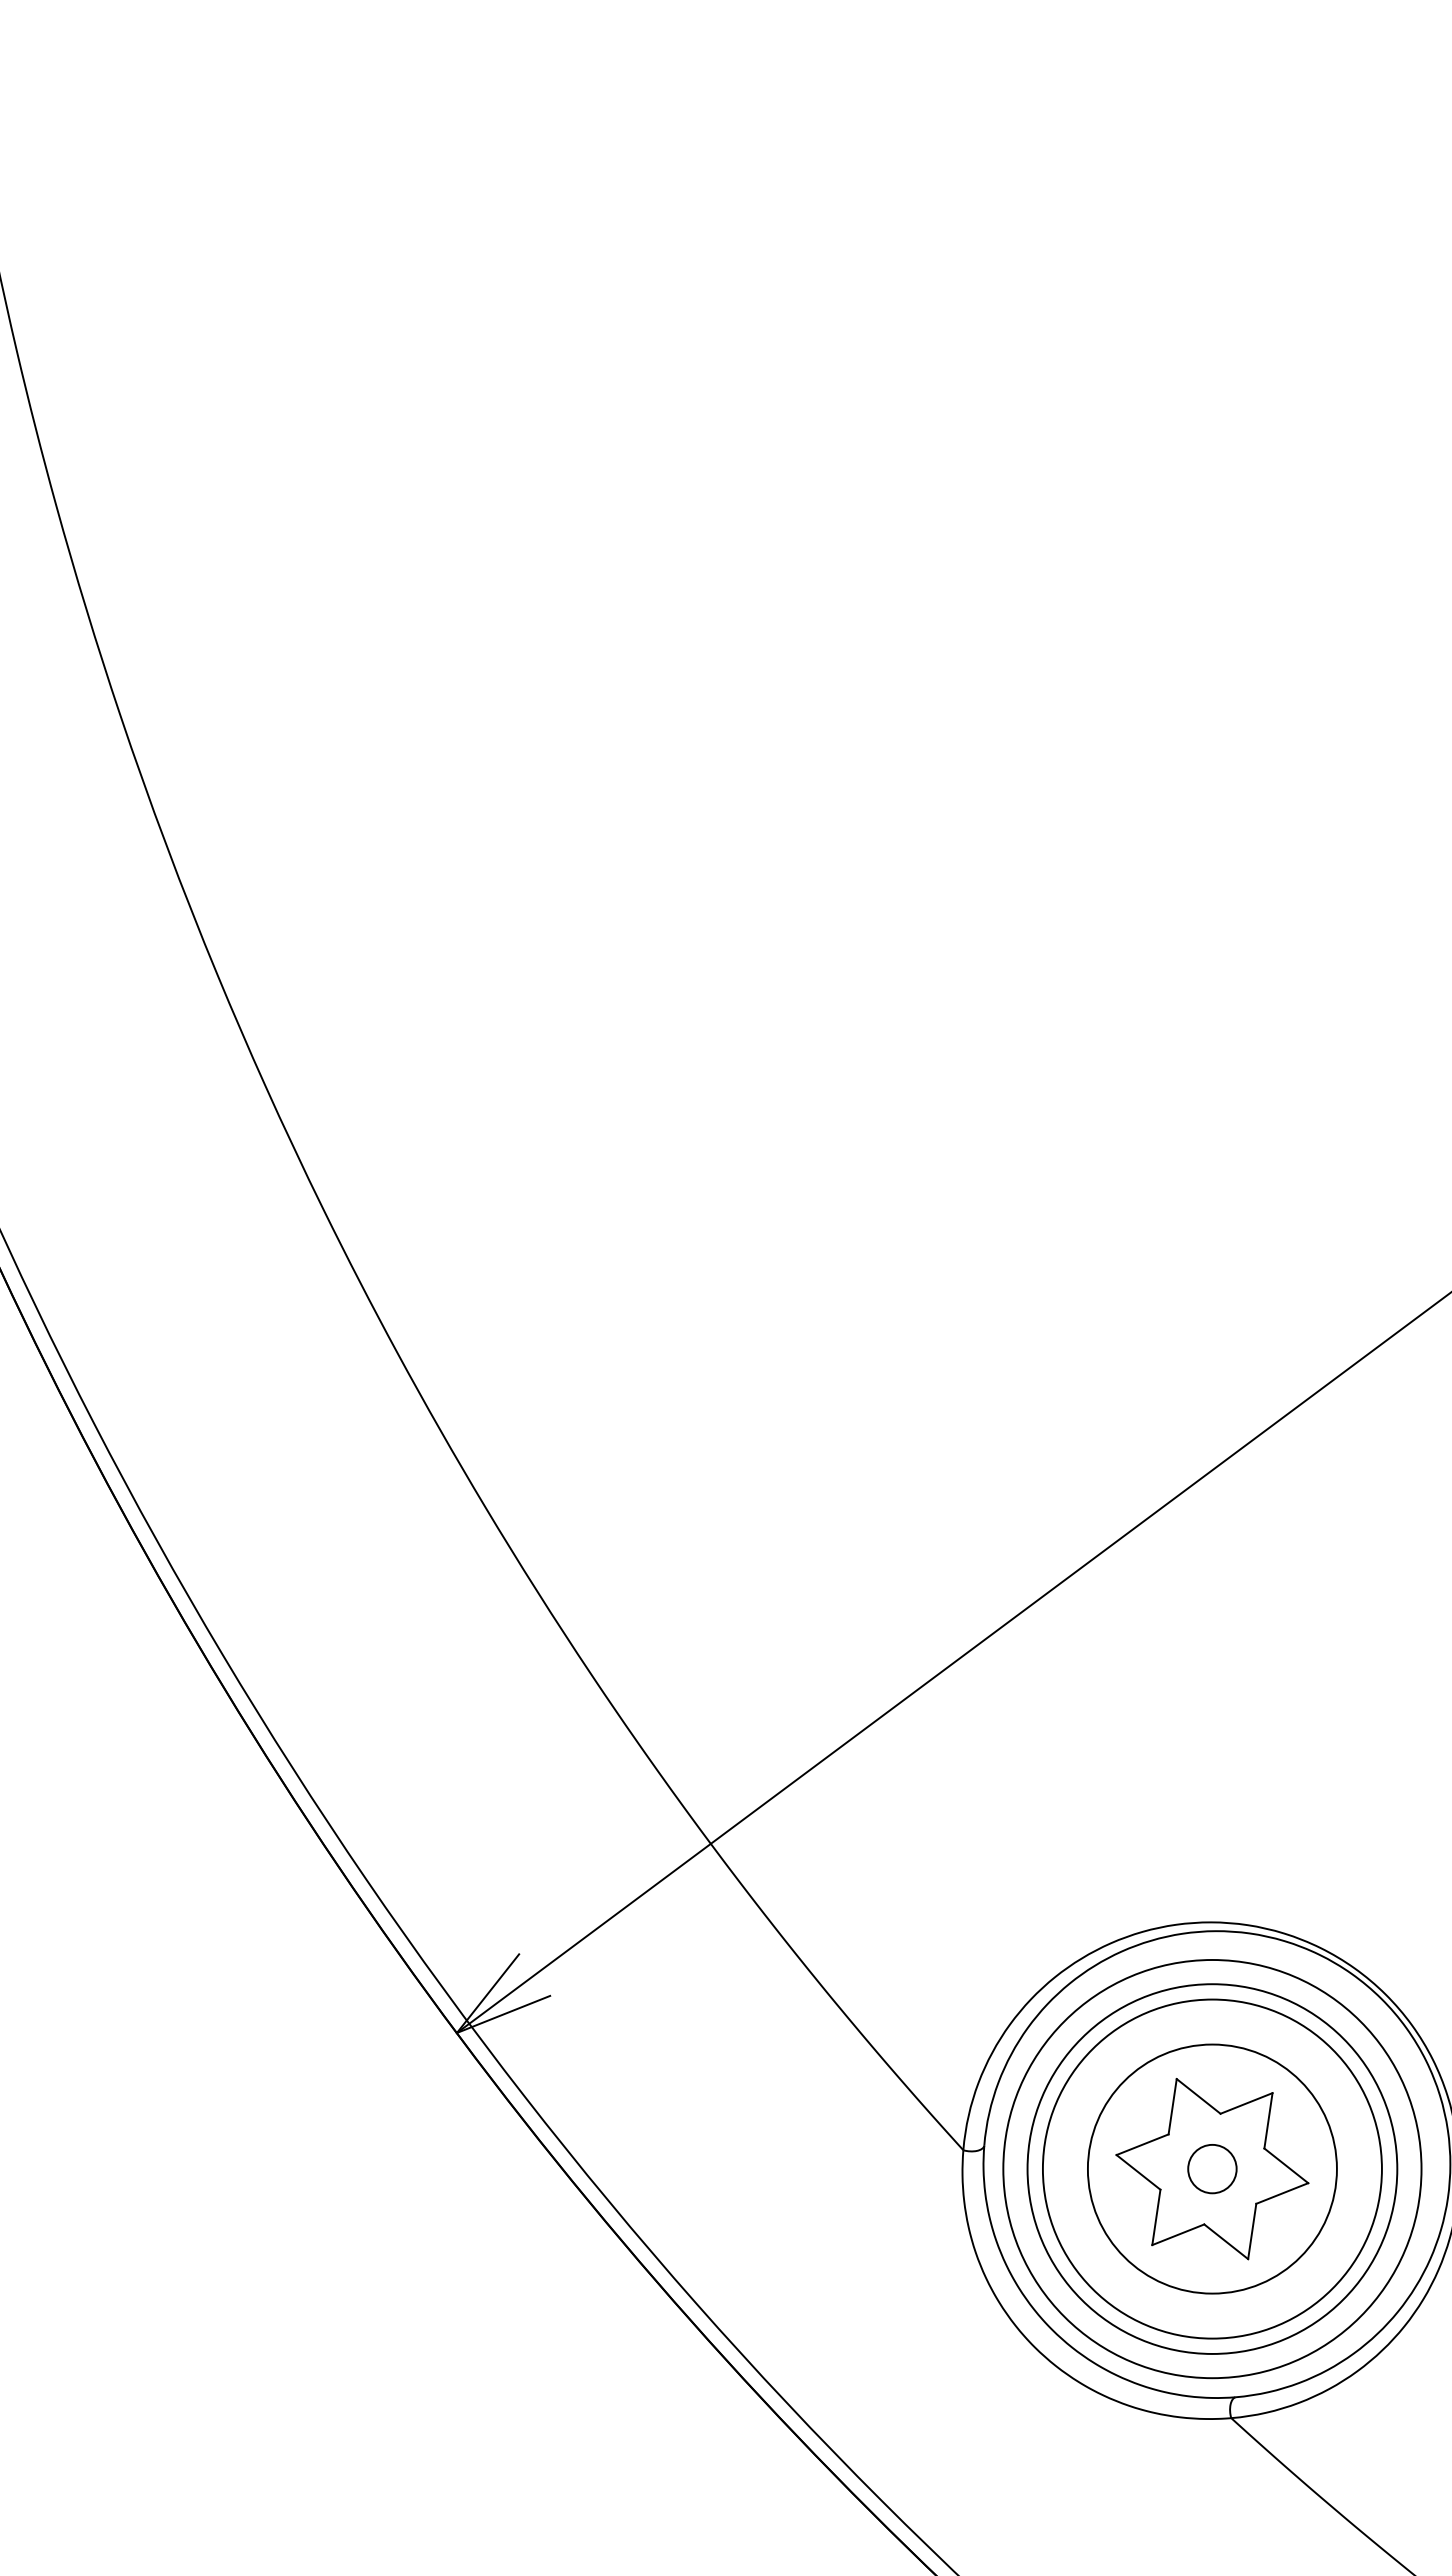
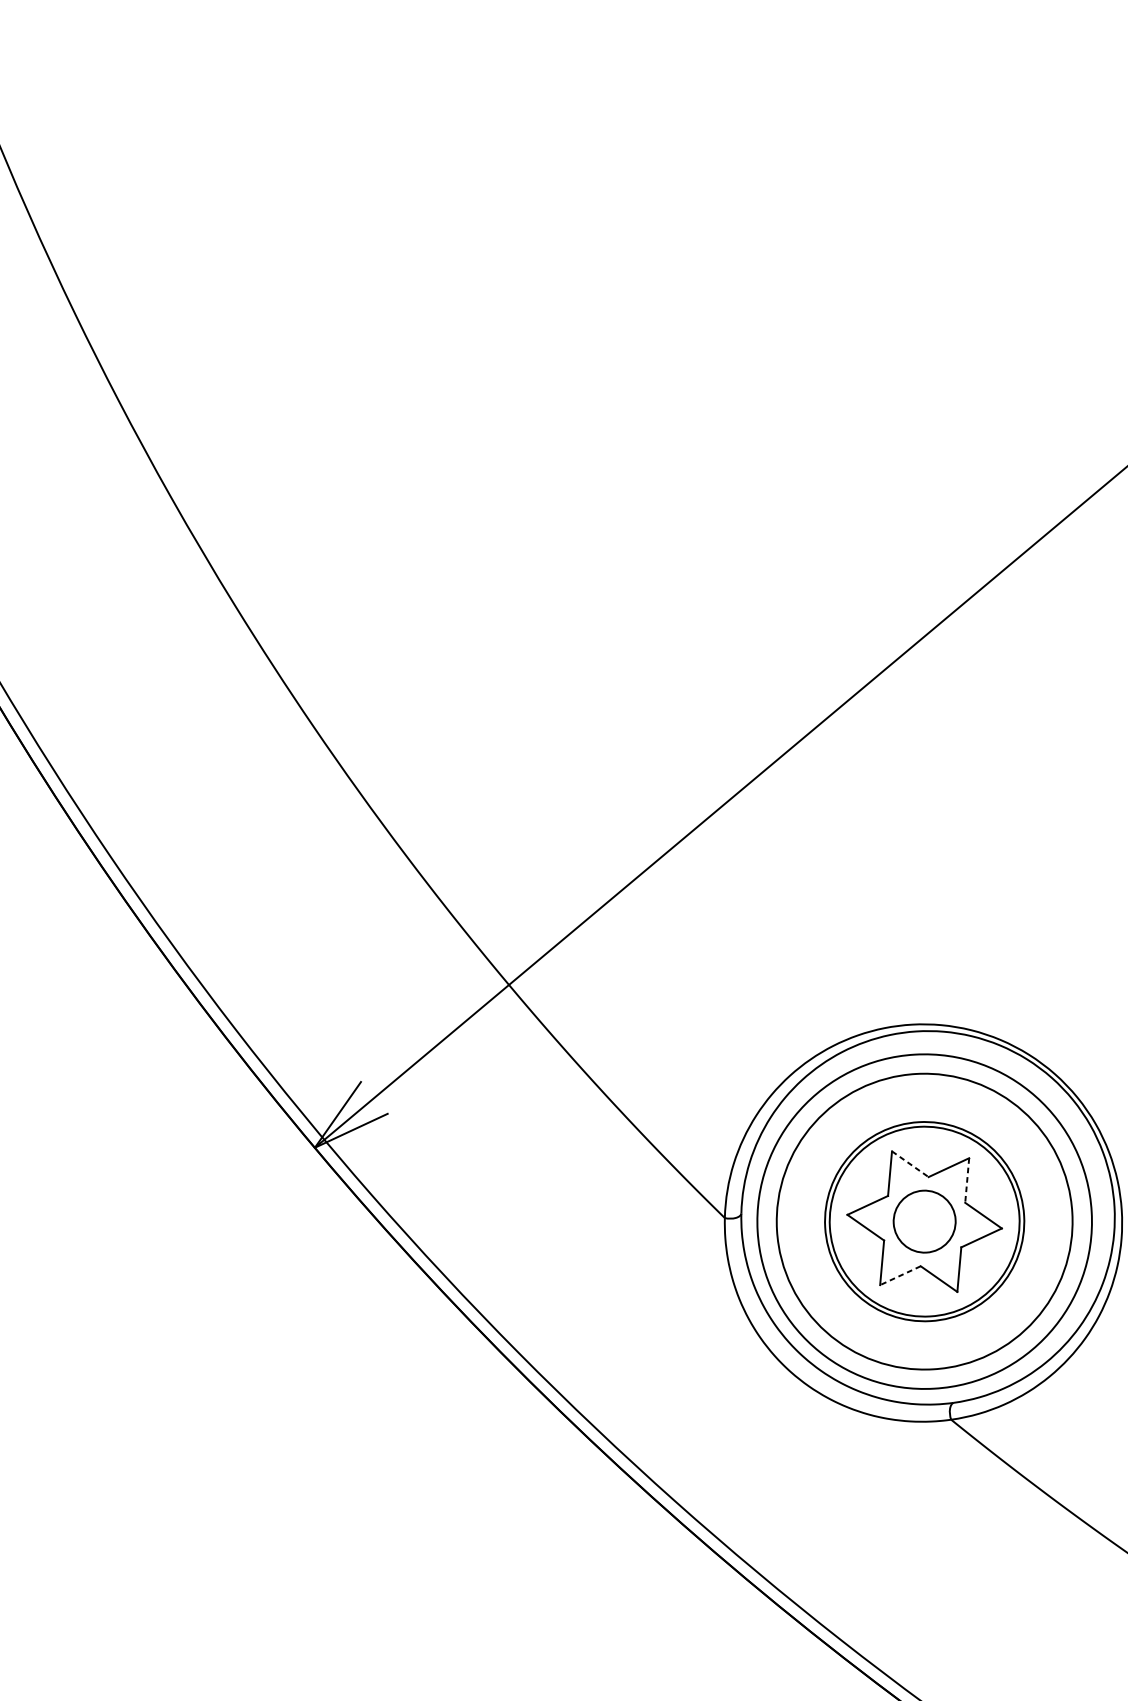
line: (1198, 2096) -> (910, 1164), solid -> dashed
line: (1268, 2120) -> (967, 1180), solid -> dashed
circle: (1211, 2168) -> (923, 1221), size x0.7
circle: (1212, 2168) -> (924, 1221), size x1.6
line: (1178, 2234) -> (900, 1275), solid -> dashed

